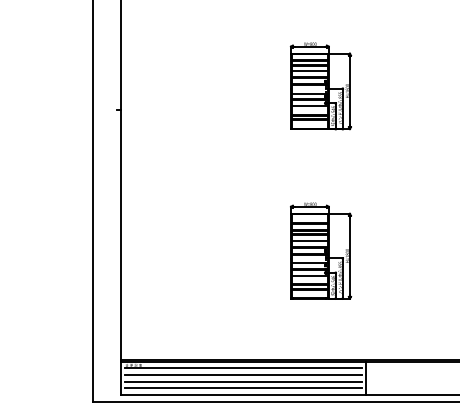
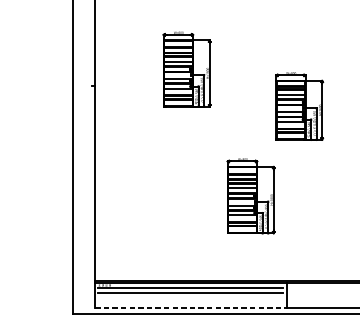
part: (320, 86) -> (299, 106), moved
part: (239, 88) -> (187, 69), added
line: (243, 381) -> (190, 298), removed
line: (243, 388) -> (190, 303), removed
line: (244, 394) -> (191, 308), solid -> dashed

